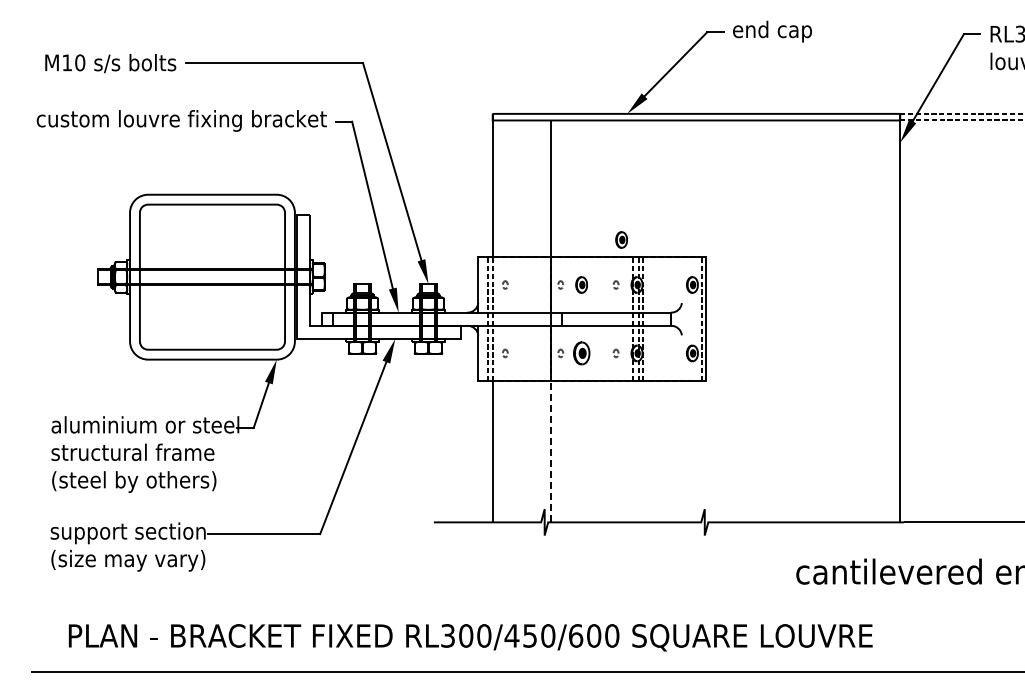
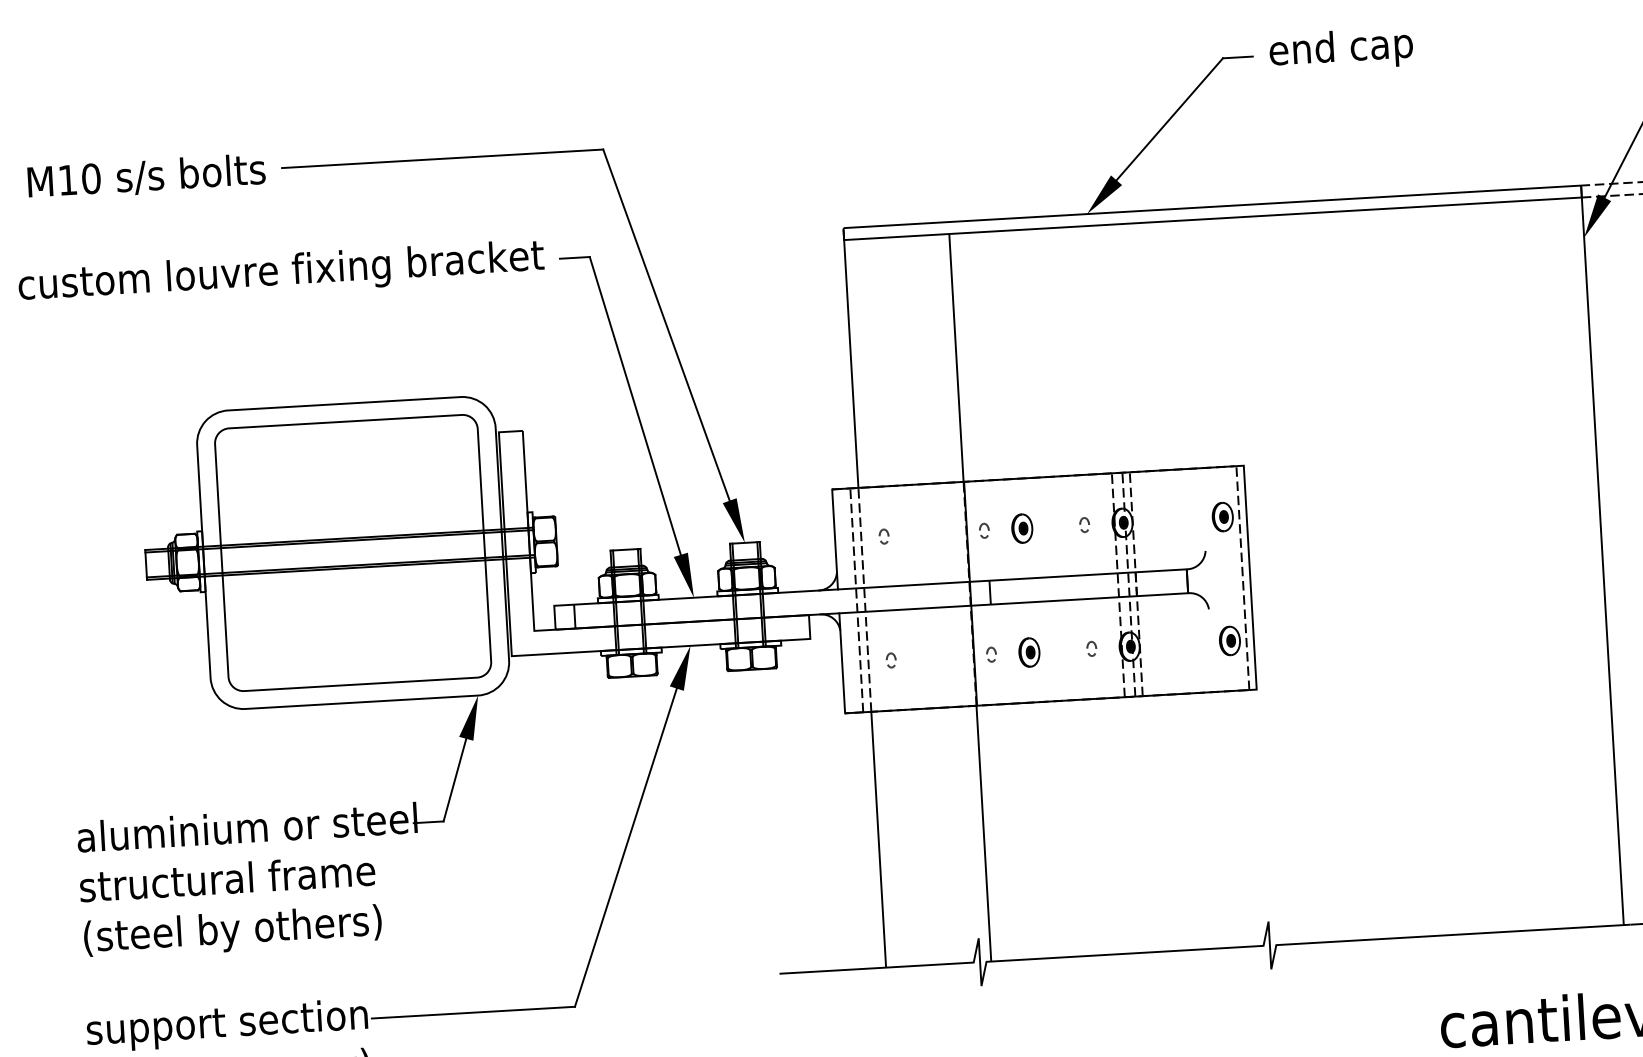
part: (621, 239) -> (1089, 442), removed
part: (581, 353) -> (1029, 652), size x0.71
line: (550, 451) -> (983, 833), dashed -> solid

